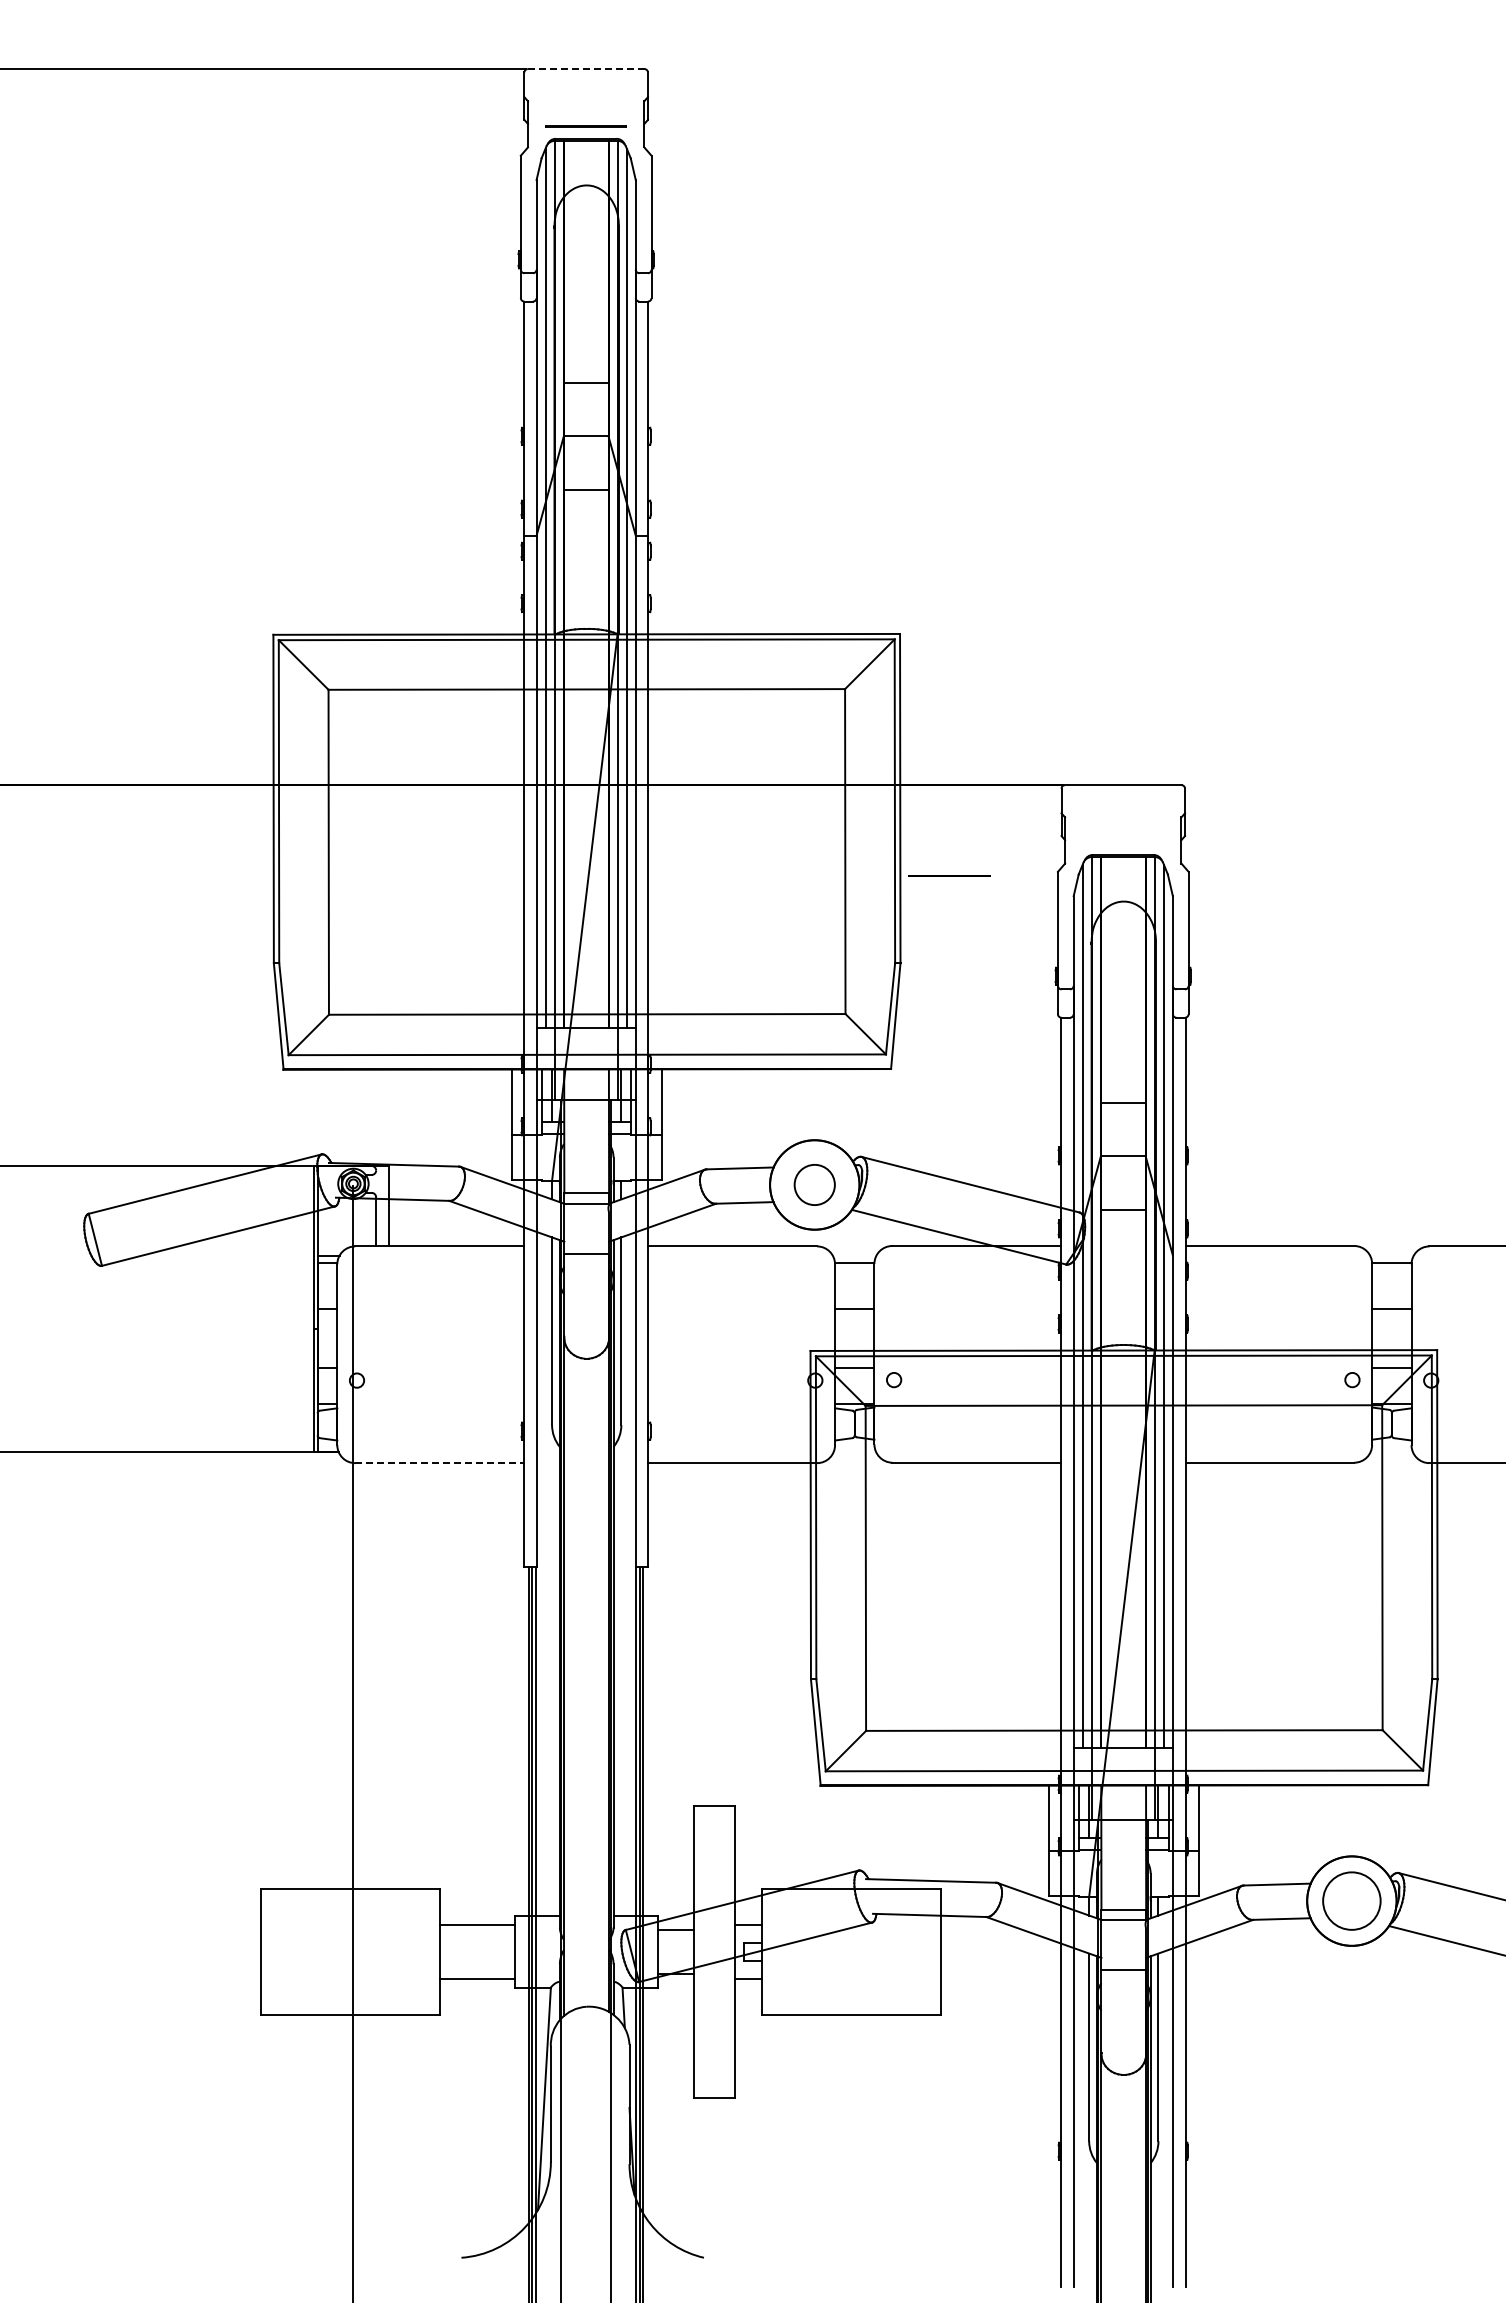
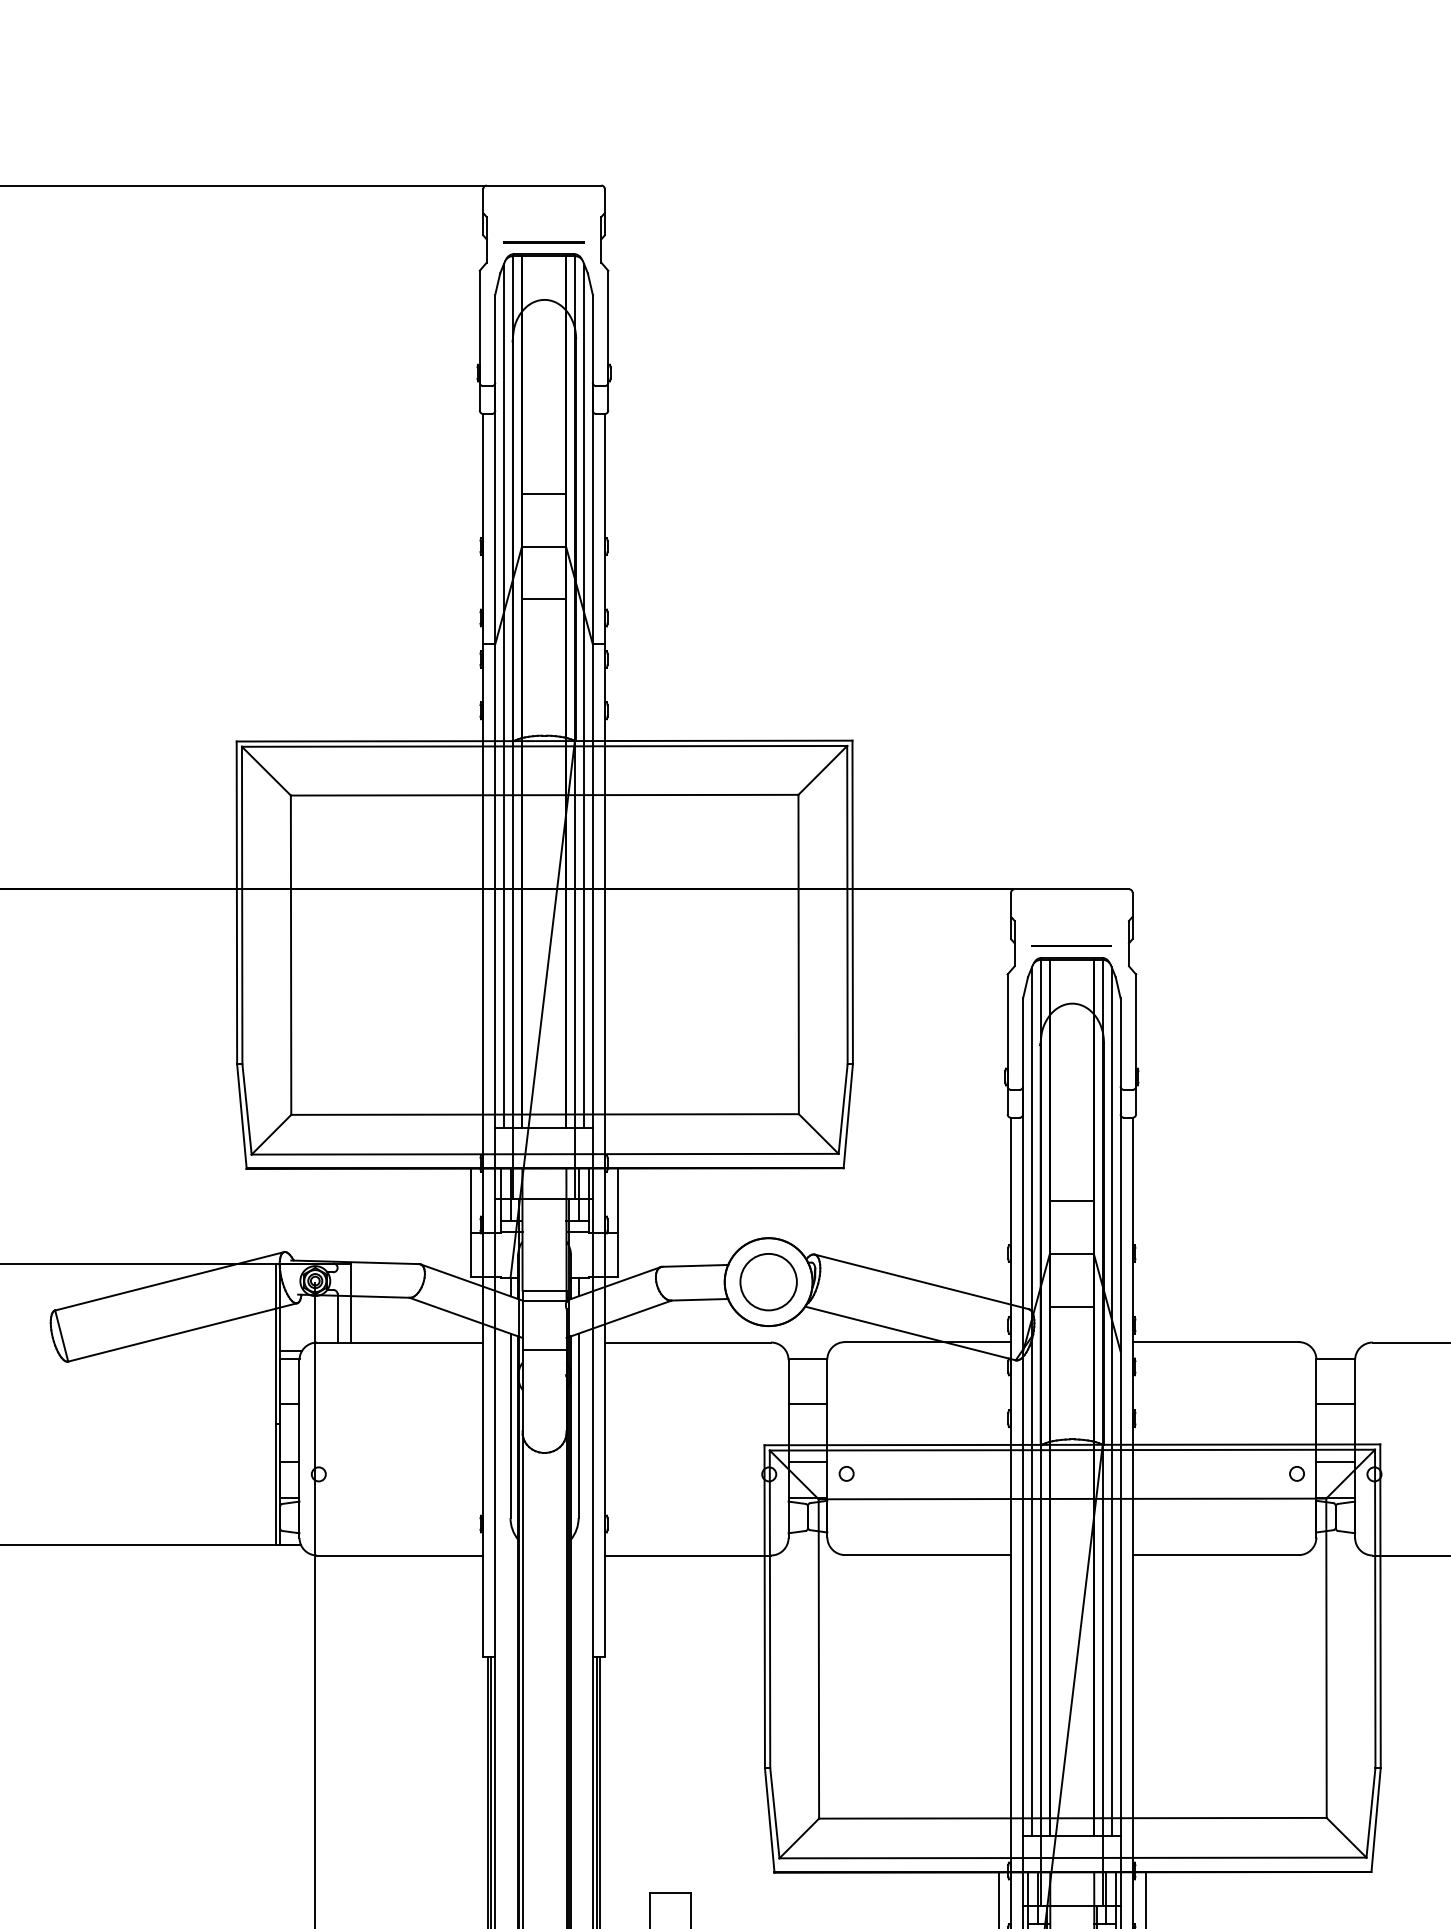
line: (585, 69) -> (543, 185), dashed -> solid
line: (949, 875) -> (1072, 945), moved
circle: (814, 1184) -> (768, 1281), size x1.43
line: (440, 1463) -> (400, 1555), dashed -> solid

